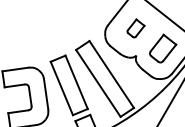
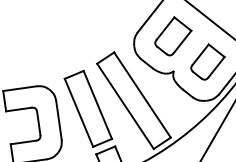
part: (135, 28) -> (172, 36), size x1.67

